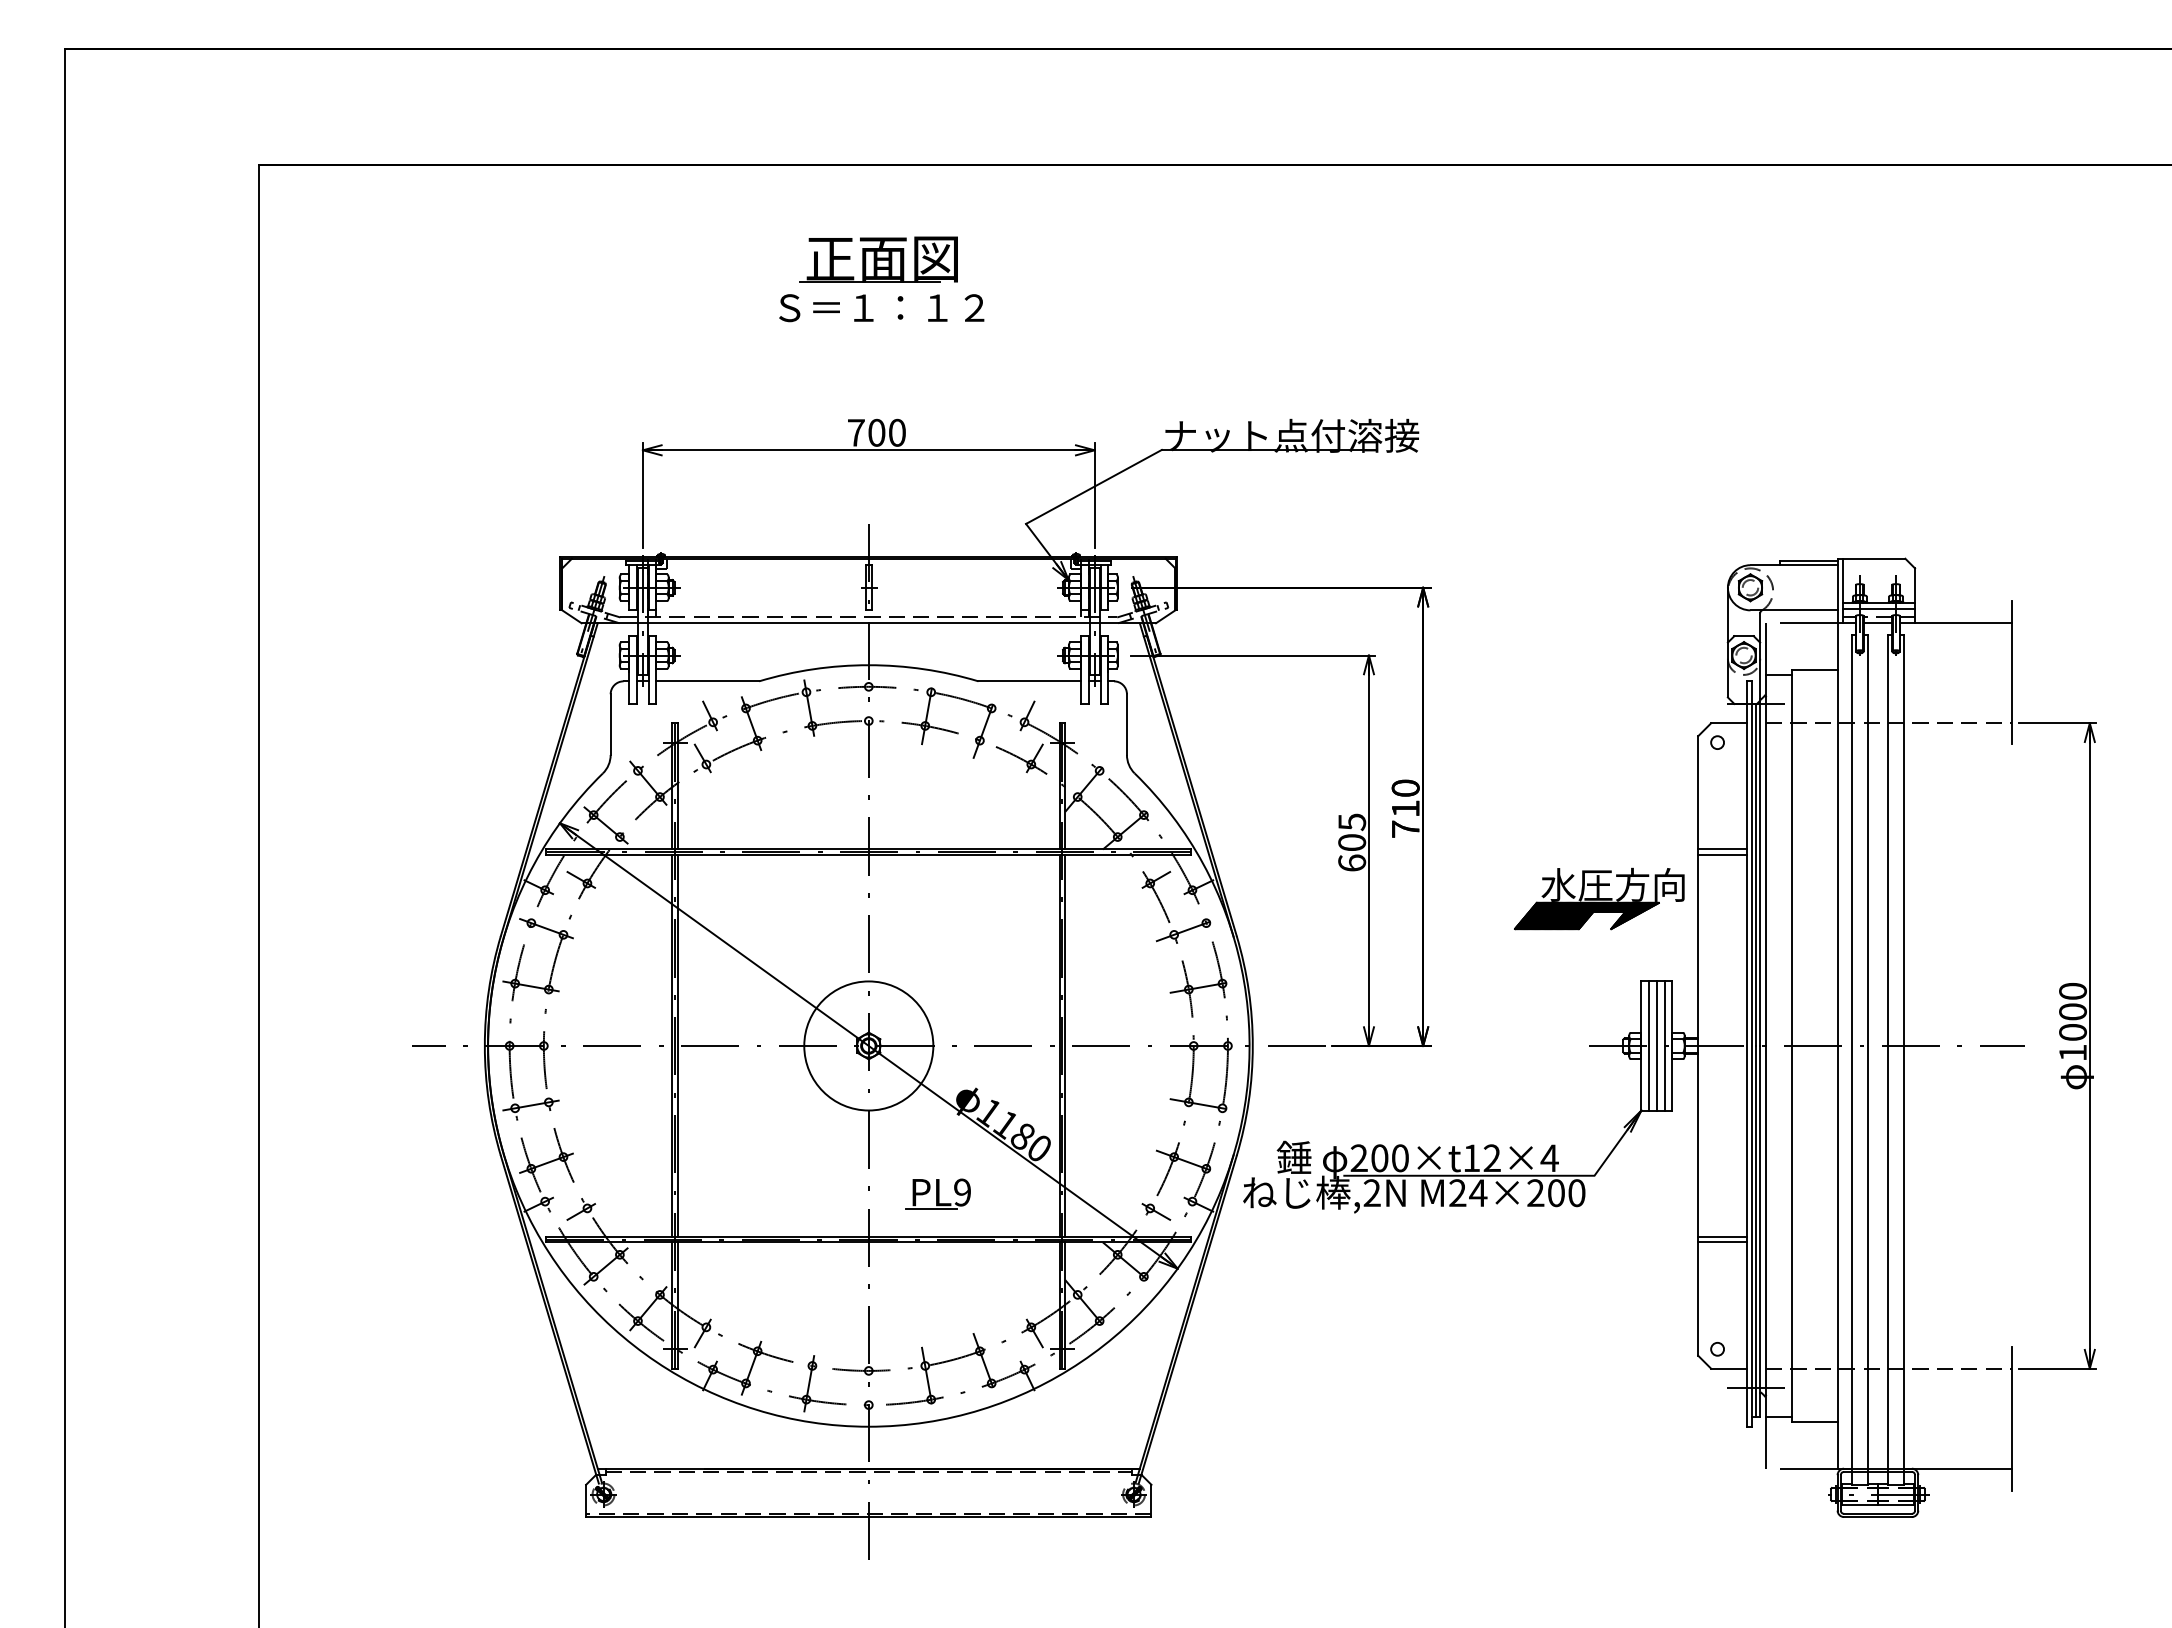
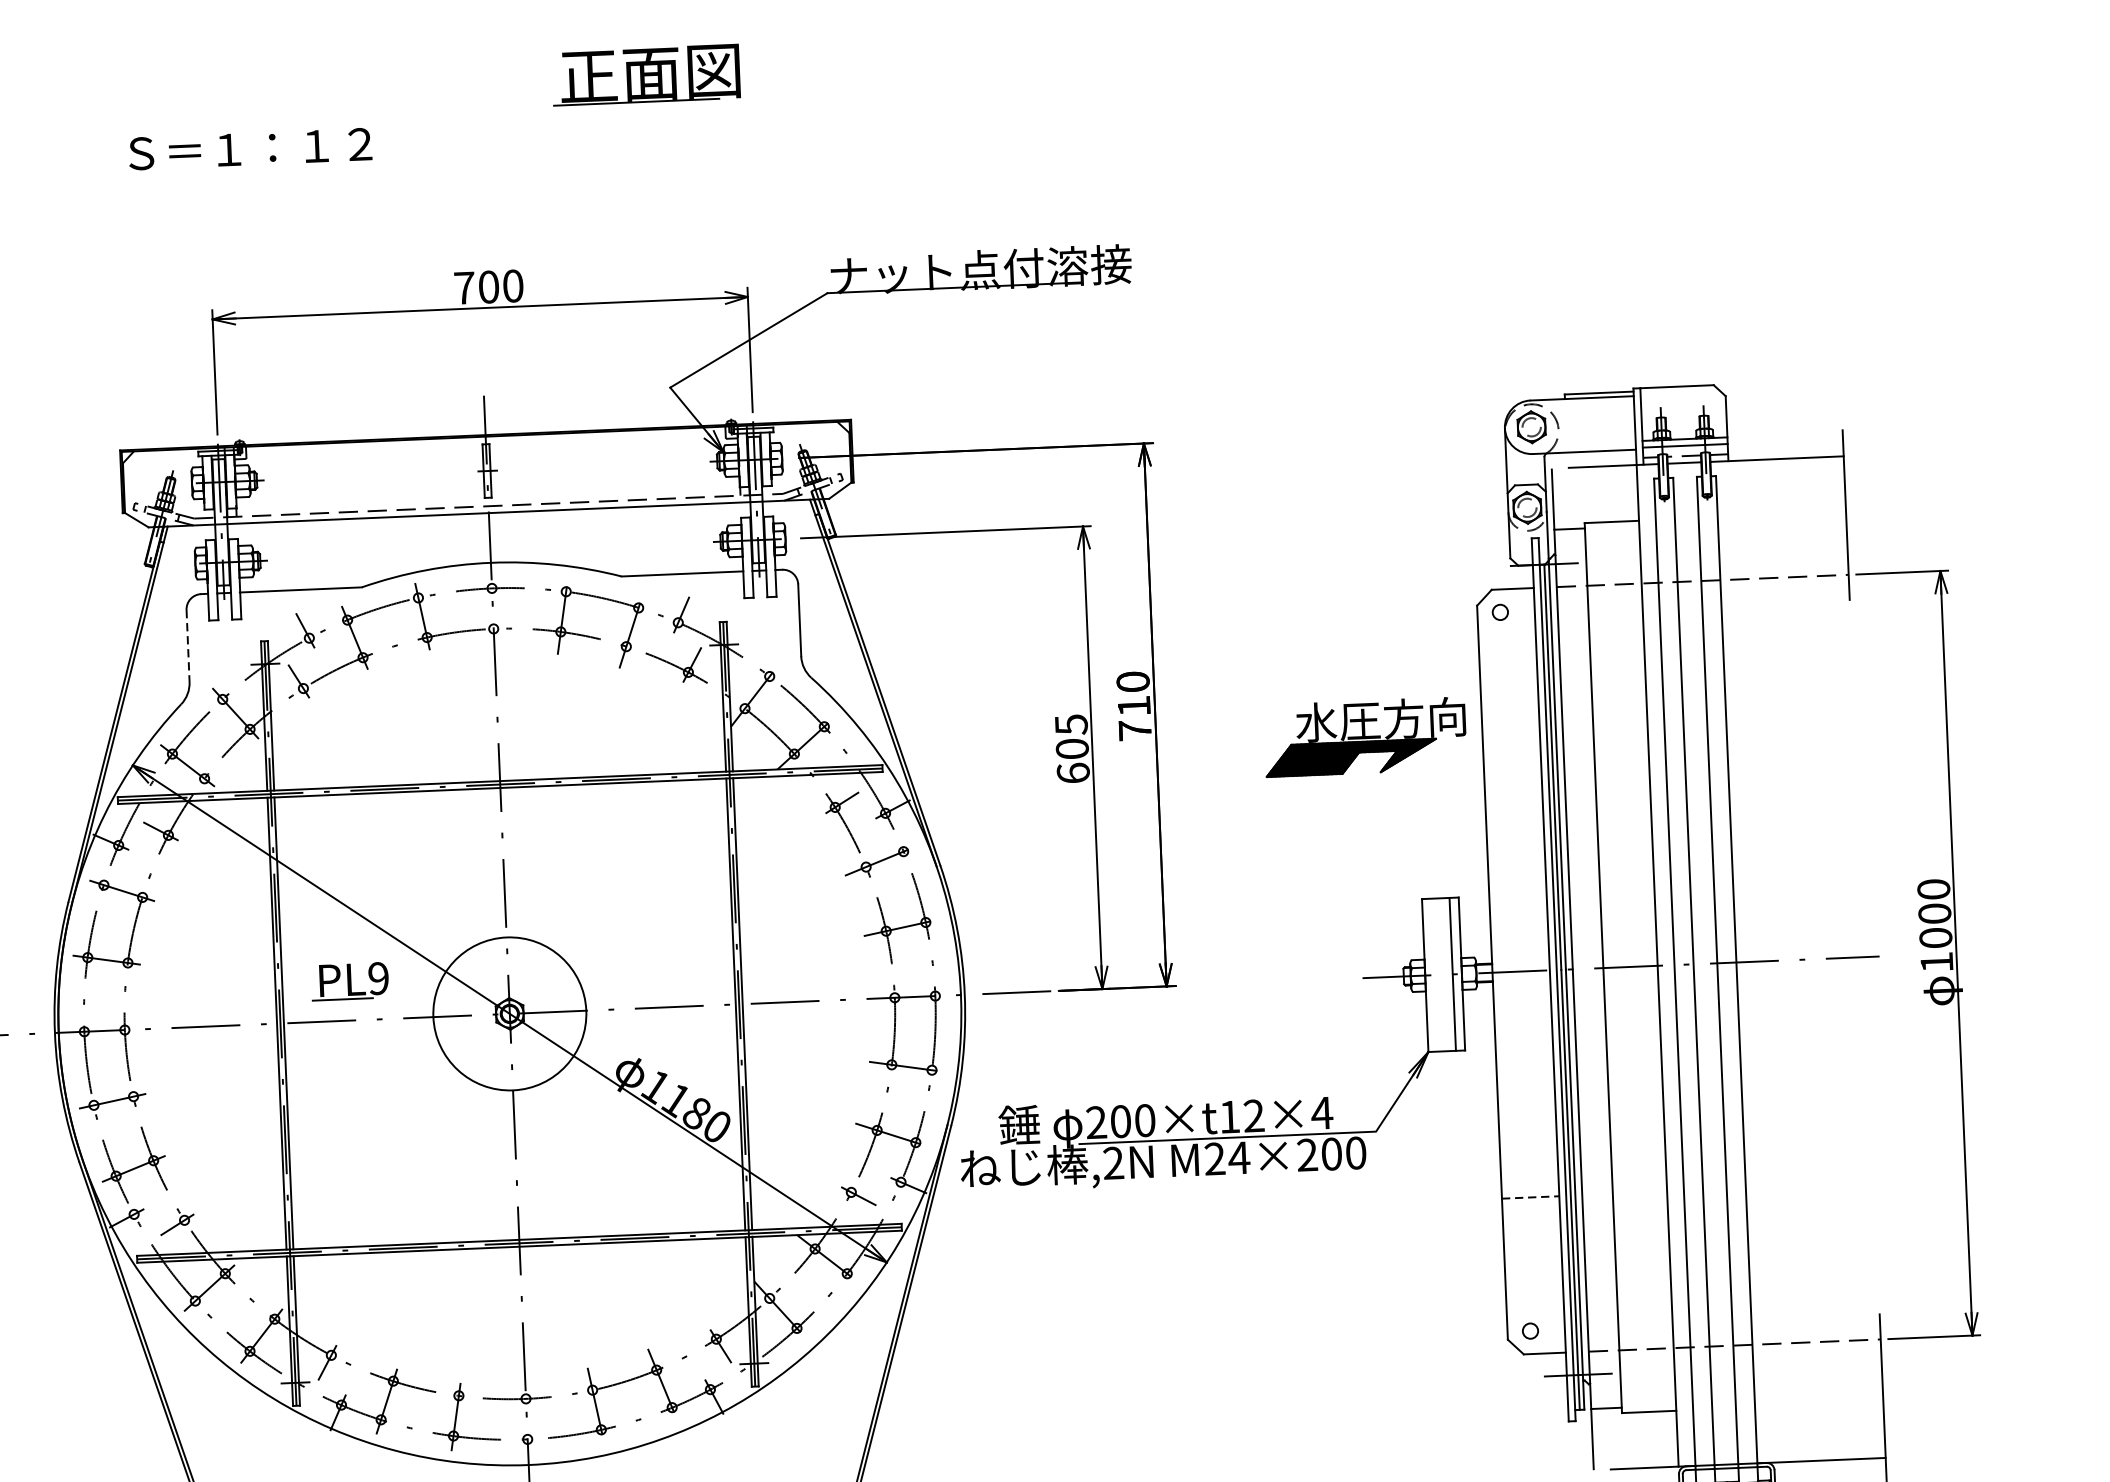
part: (878, 259) -> (645, 74), moved
text: (881, 308) -> (250, 149), moved
line: (610, 725) -> (187, 647), solid -> dashed
line: (1722, 849) -> (1511, 738), removed
line: (1722, 855) -> (1511, 745), removed
part: (1599, 898) -> (1365, 736), moved
line: (1649, 1045) -> (1434, 974), removed
line: (1656, 1045) -> (1443, 974), removed
part: (937, 1193) -> (349, 980), moved
line: (1722, 1236) -> (1530, 1197), solid -> dashed
line: (1722, 1242) -> (1531, 1204), removed

